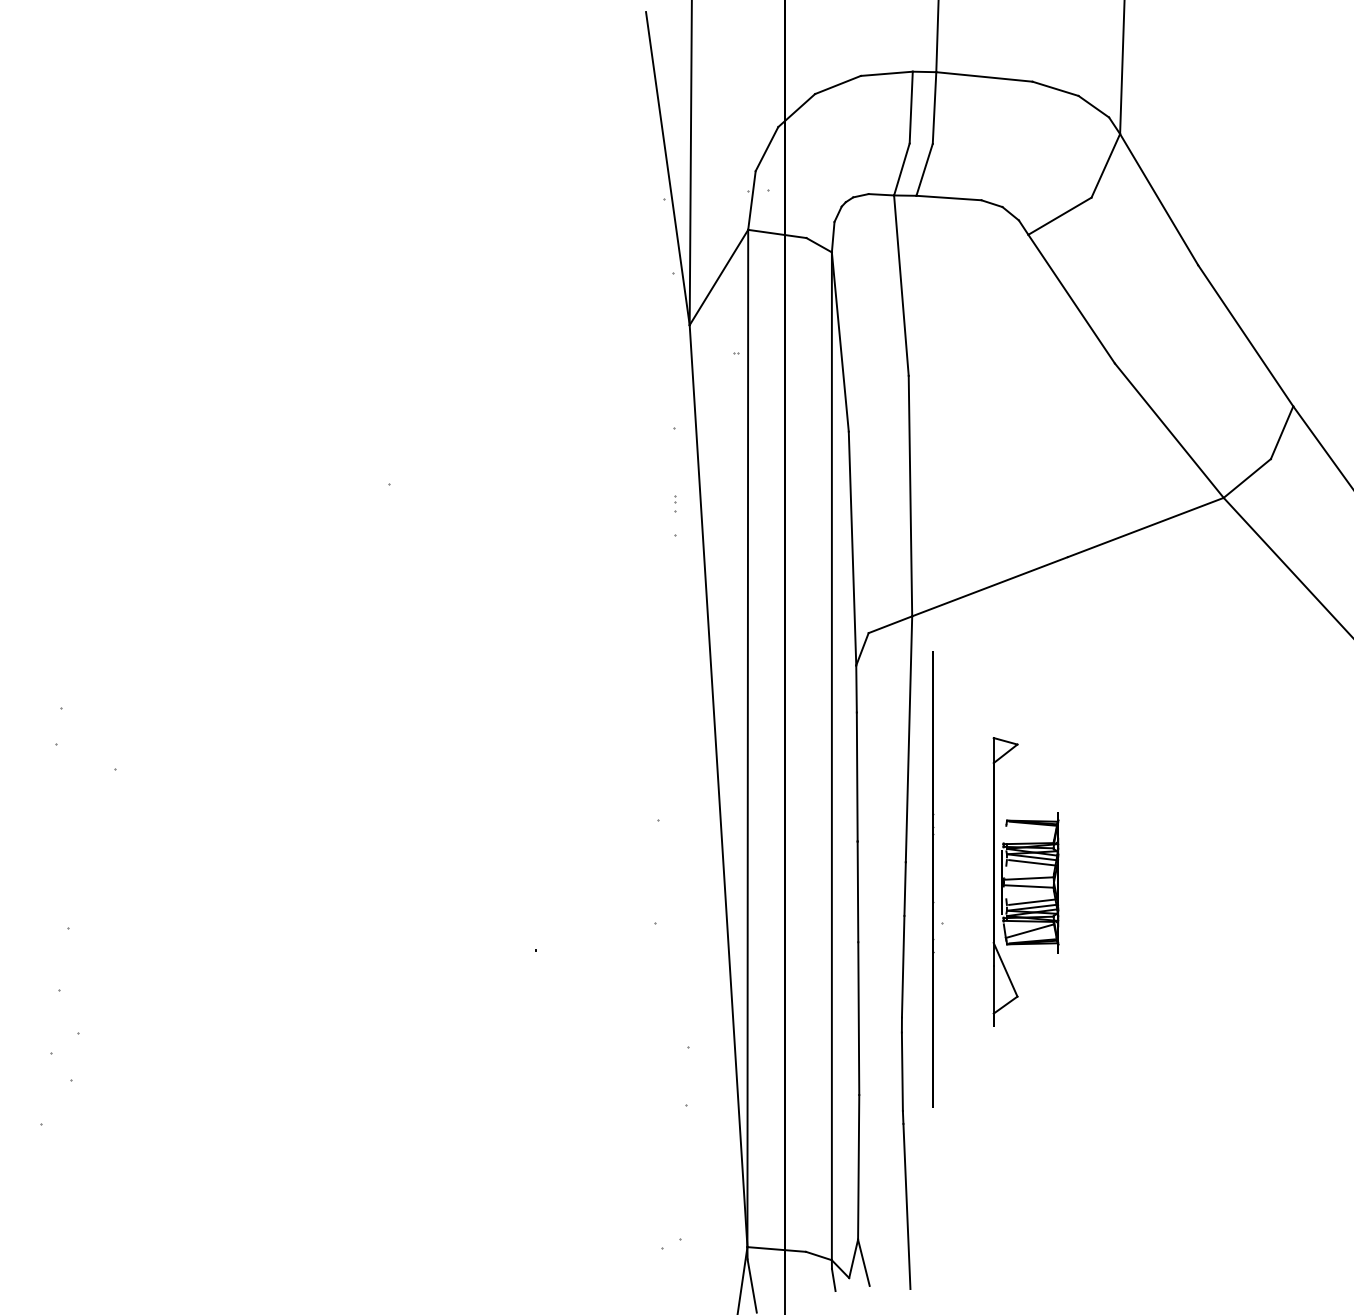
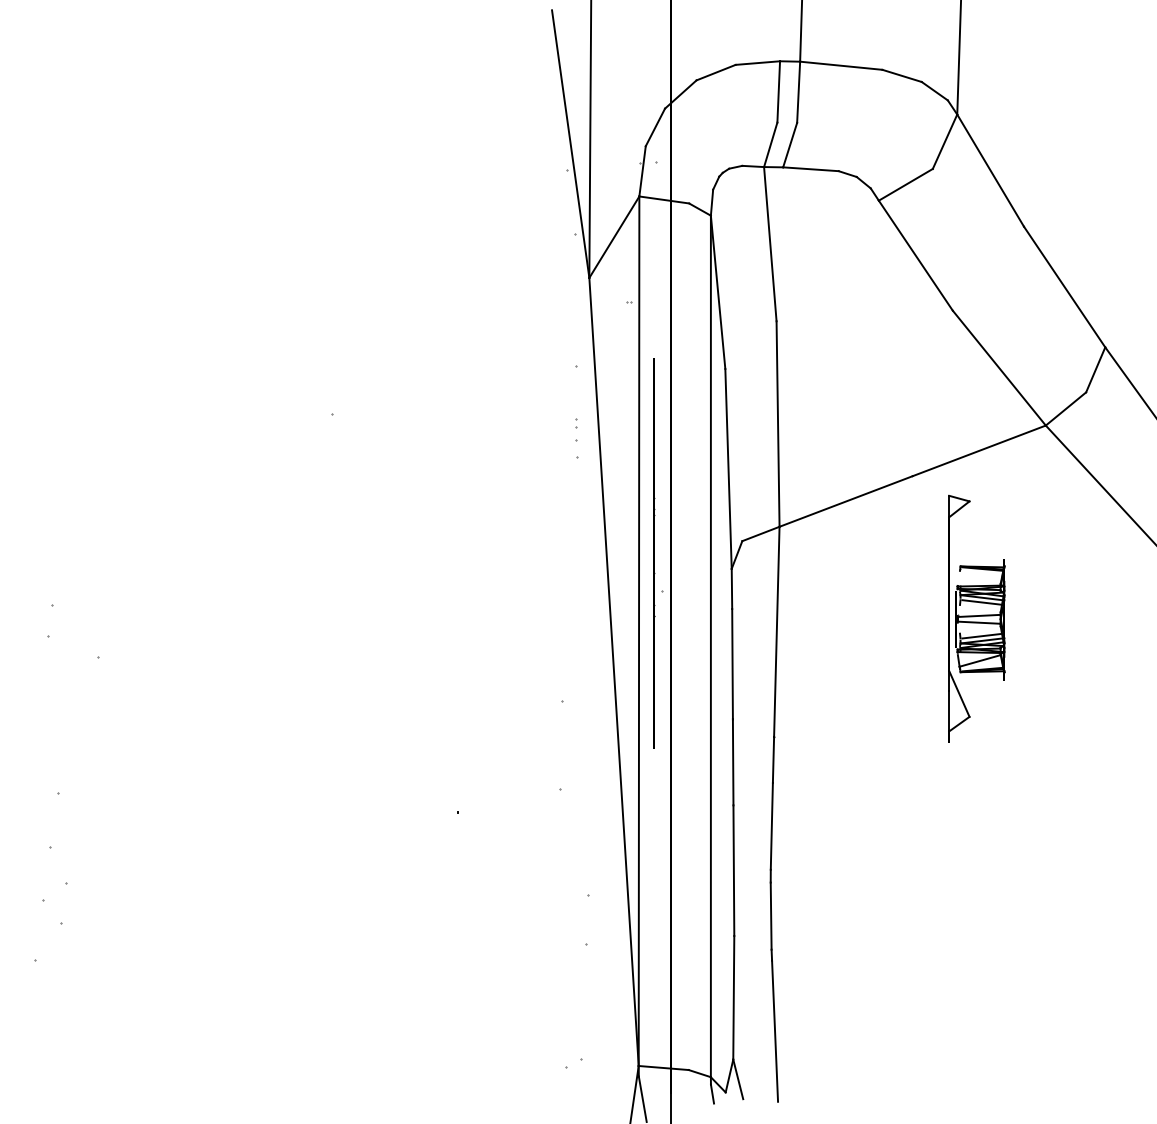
part: (675, 503) -> (577, 430), size x1.6
part: (937, 879) -> (658, 553), moved
part: (1025, 881) -> (976, 618), moved

